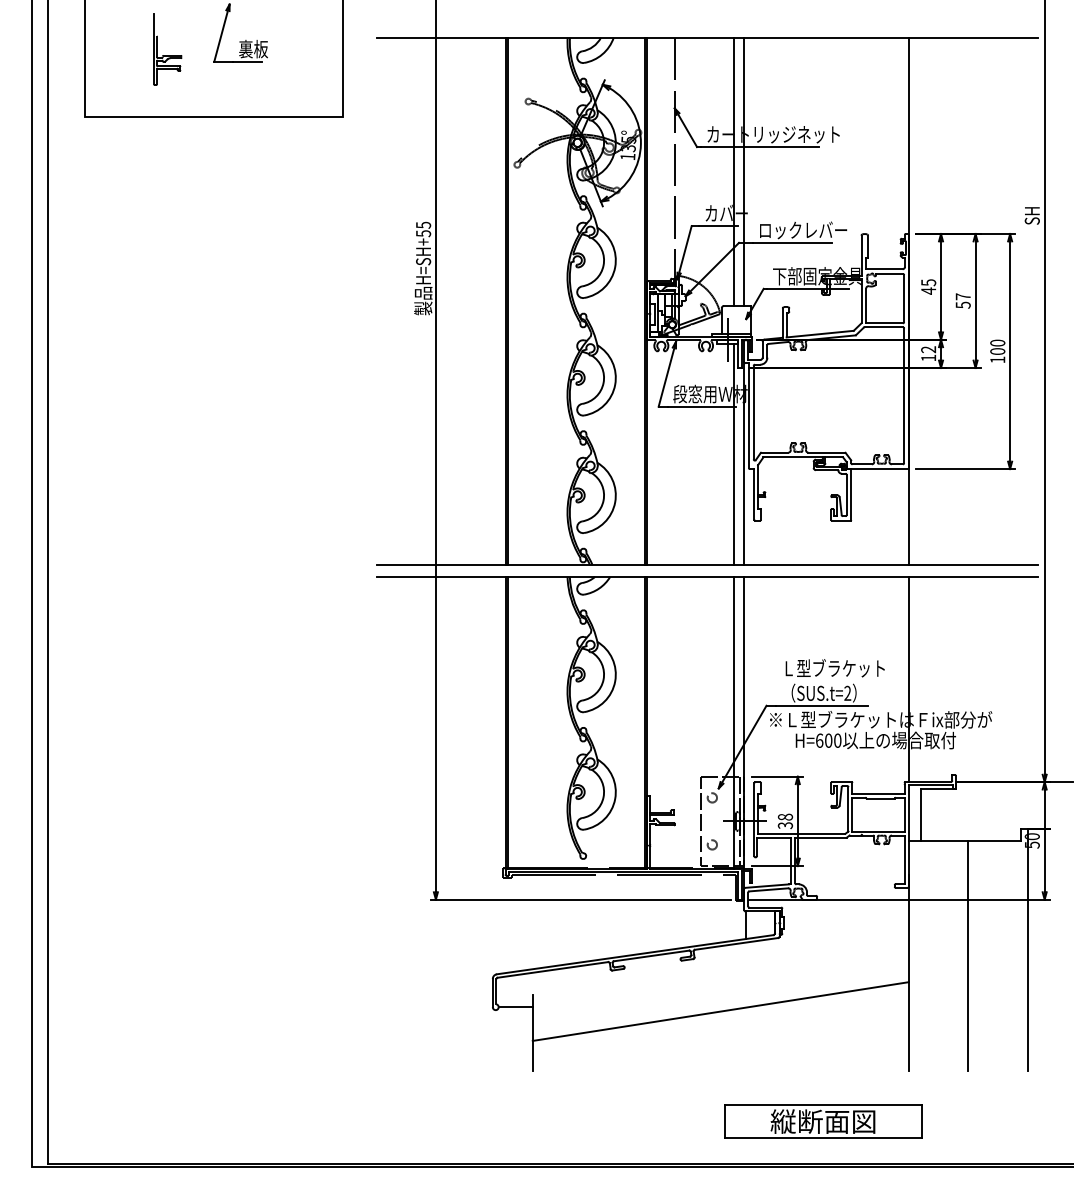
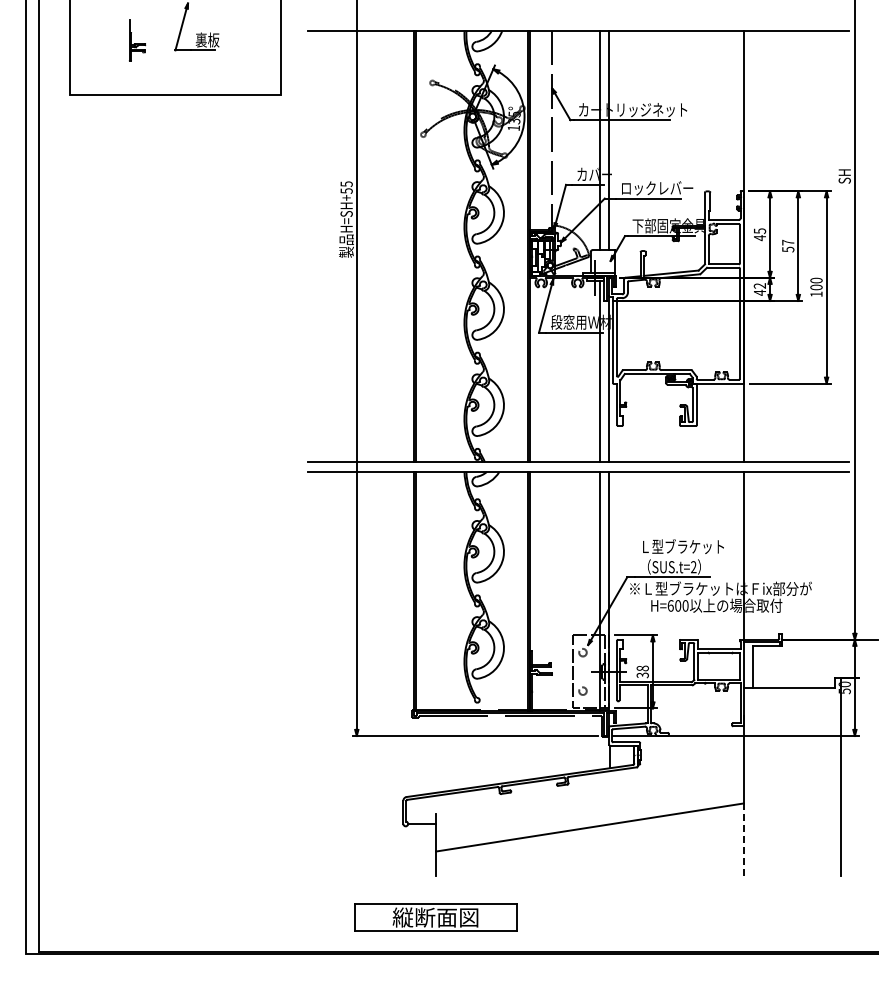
part: (167, 49) -> (137, 40), size x0.7
text: (928, 357) -> (759, 292), 12 -> 42
line: (967, 955) -> (791, 781), removed
line: (908, 1026) -> (743, 839), solid -> dashed
part: (822, 1121) -> (435, 917), moved

